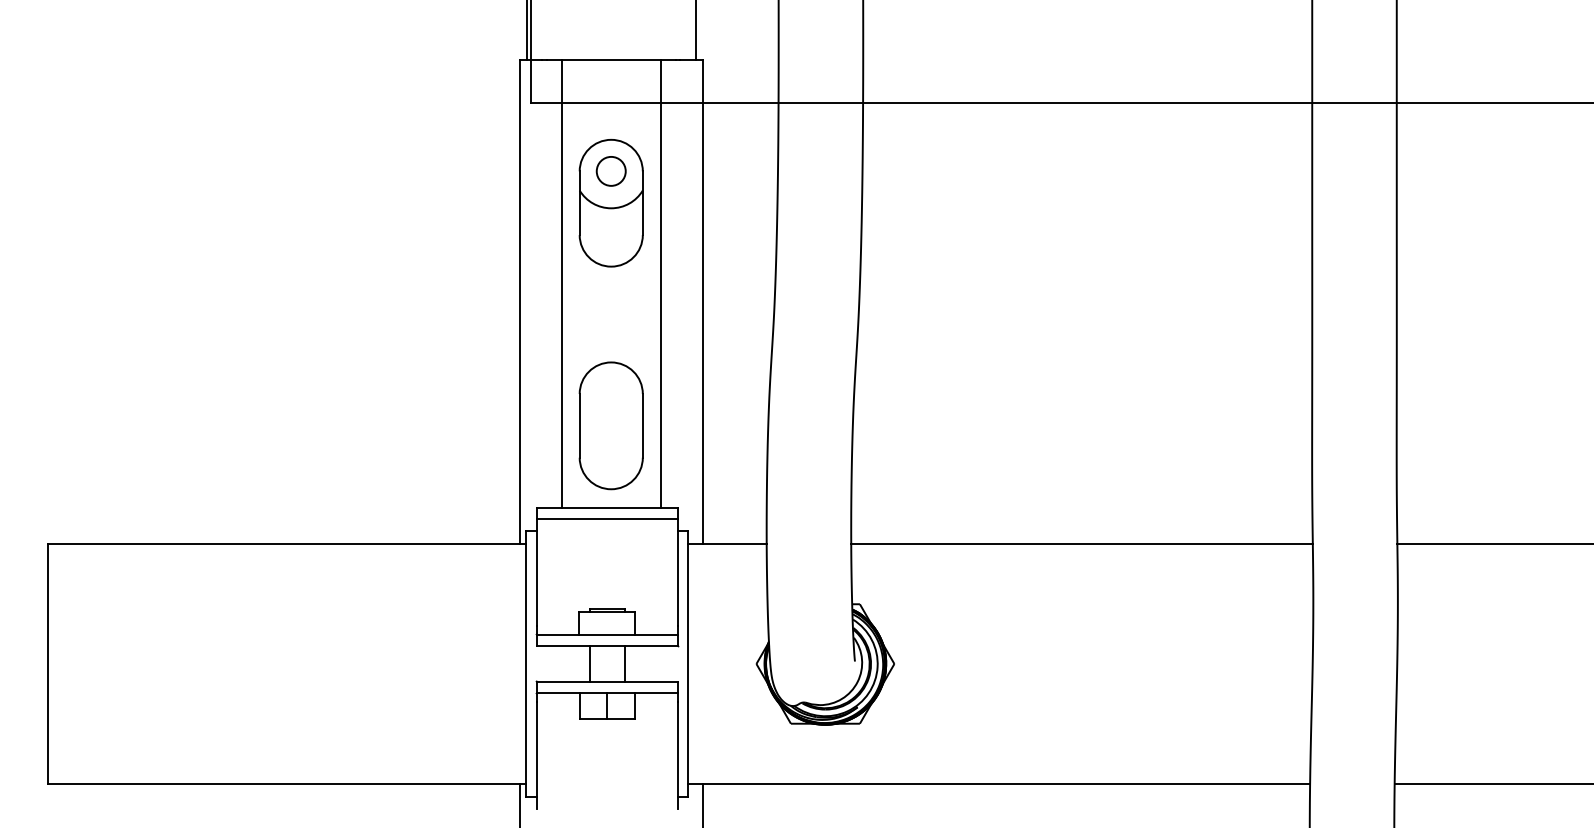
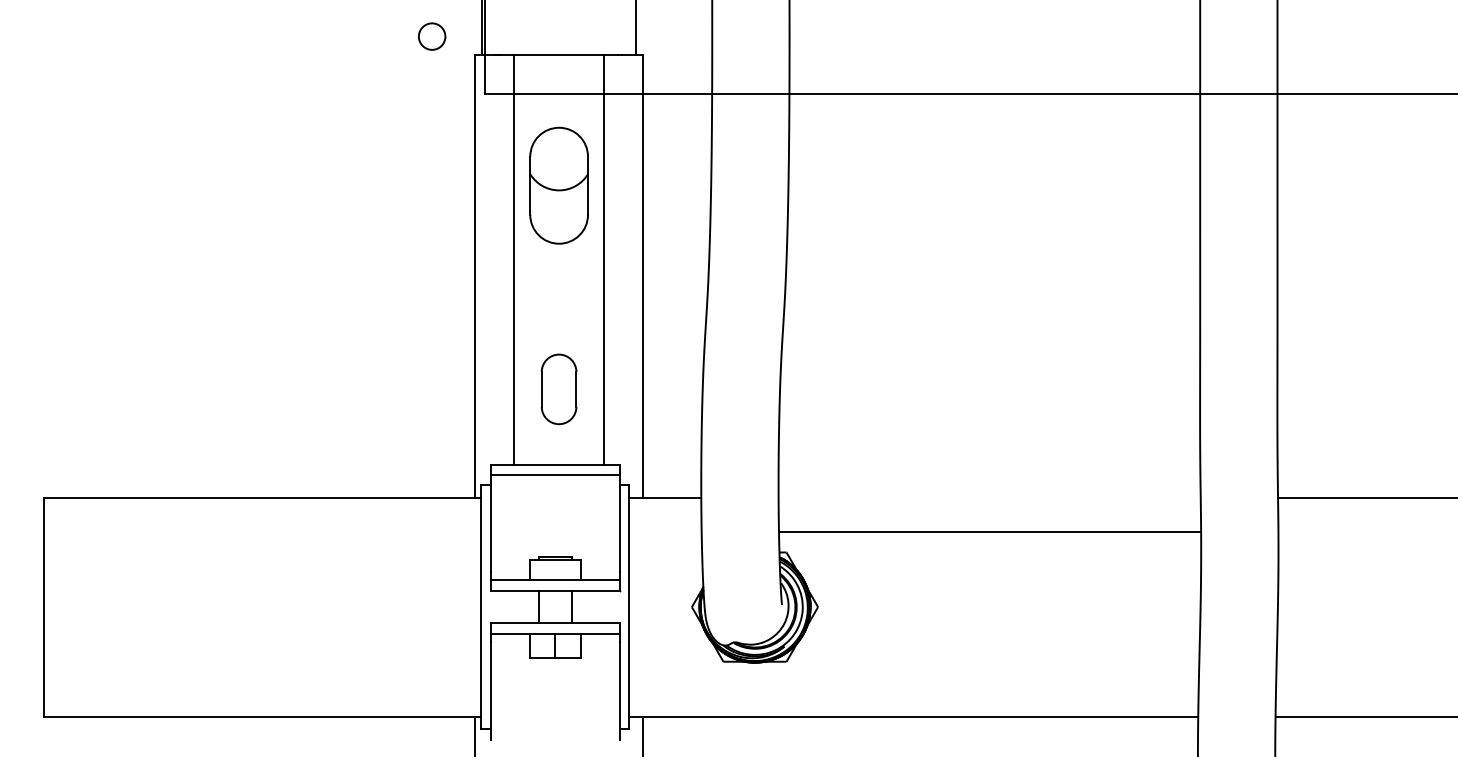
circle: (611, 171) -> (432, 36), moved
part: (610, 426) -> (558, 389), size x0.6
line: (1081, 544) -> (989, 531), moved

